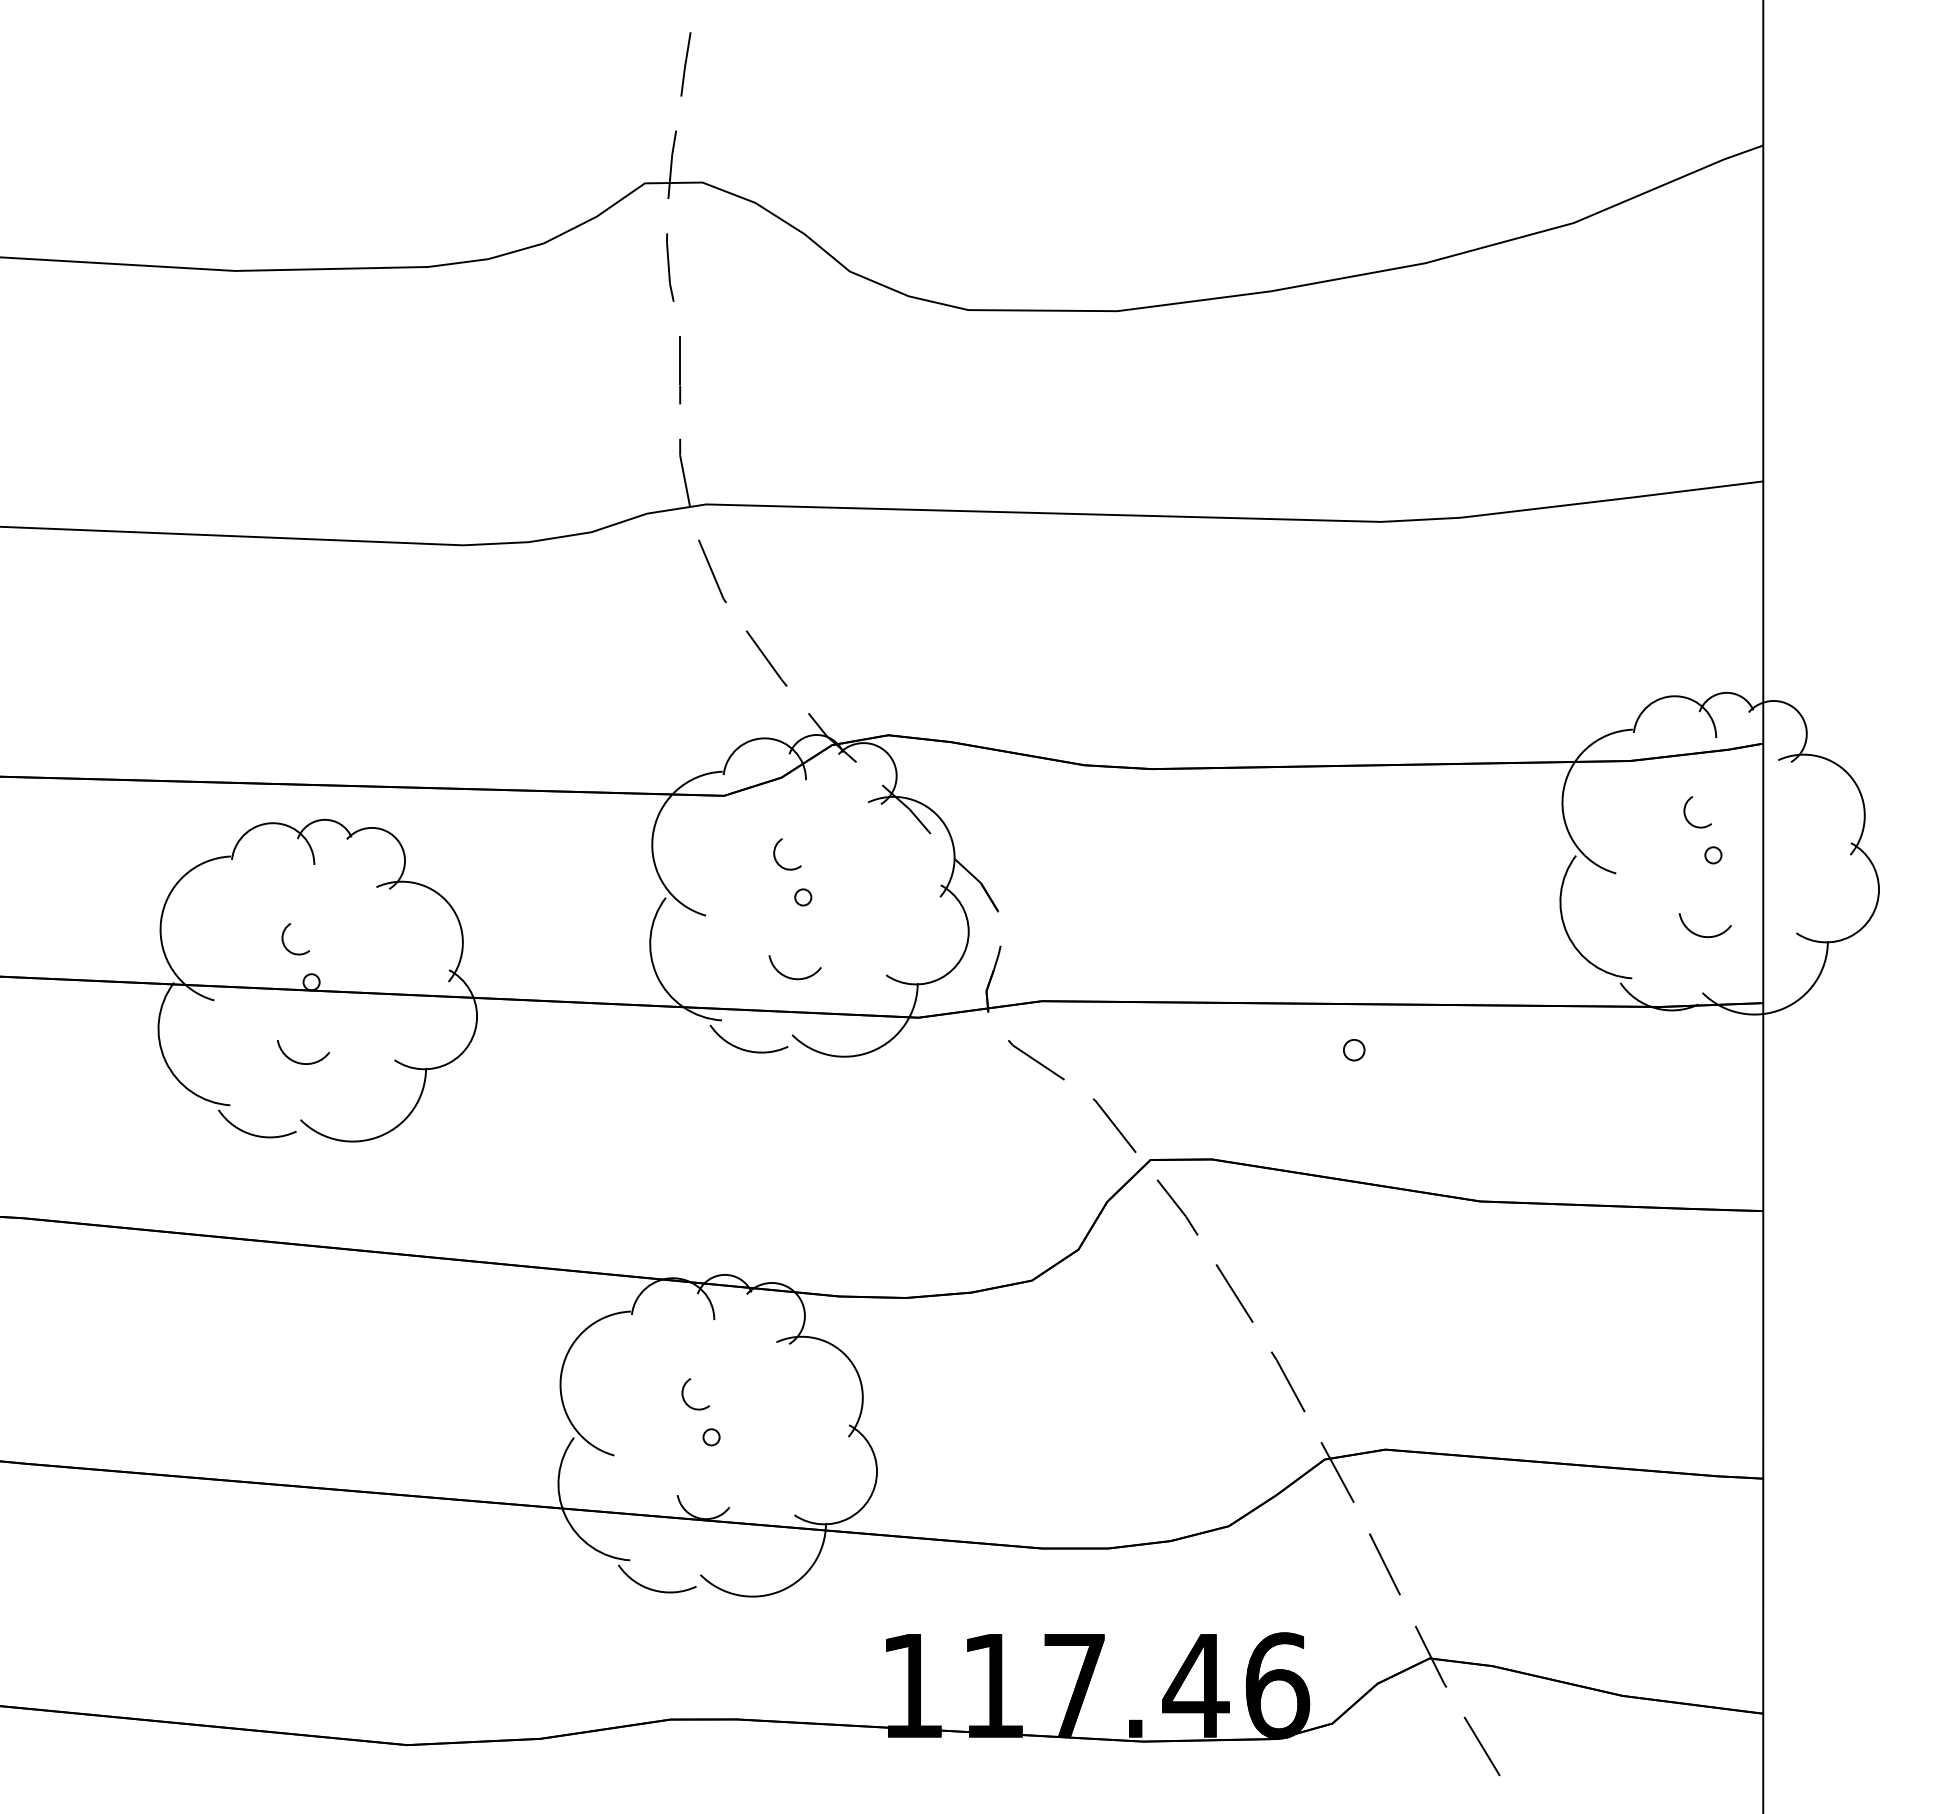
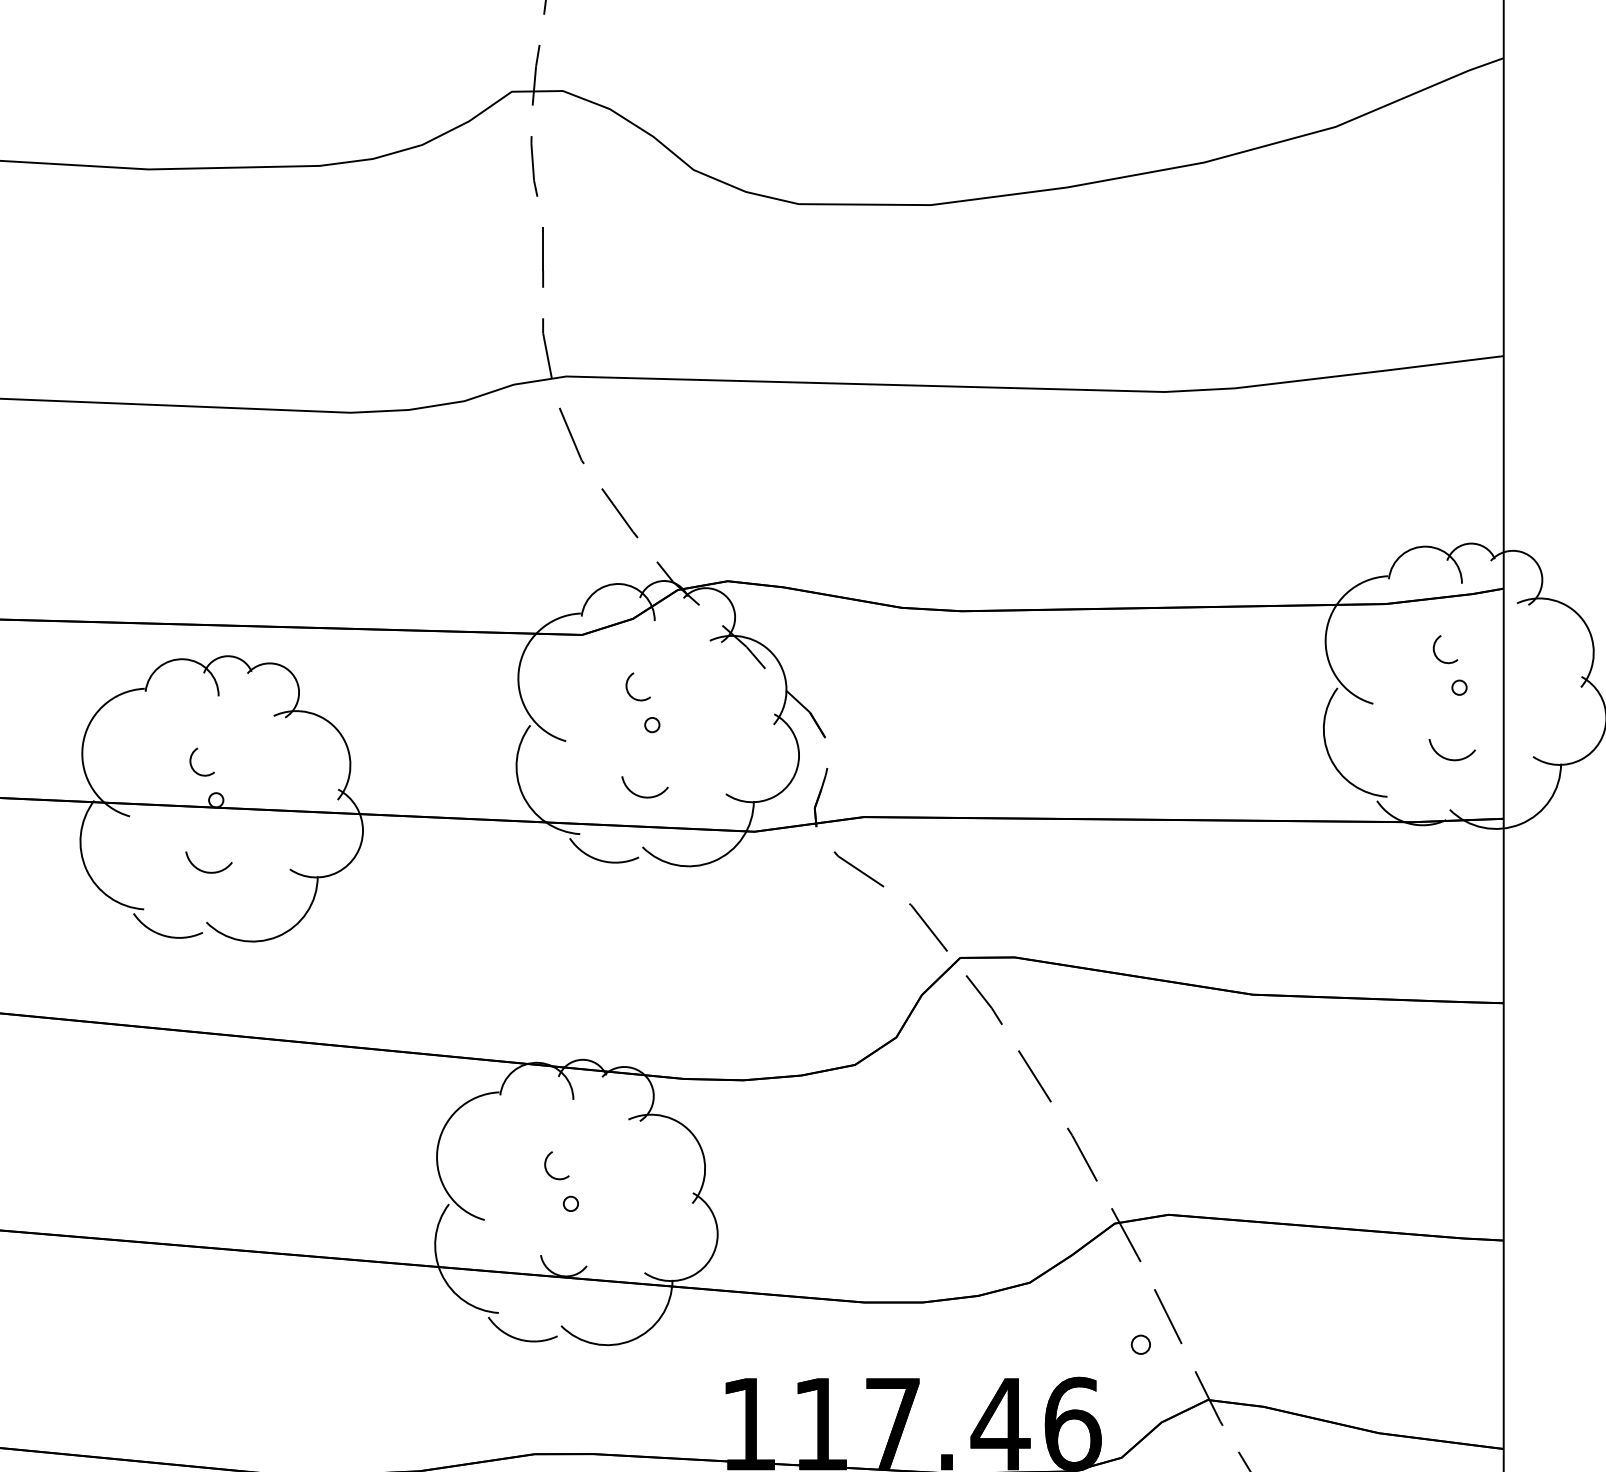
part: (1354, 1050) -> (1141, 1345), moved

